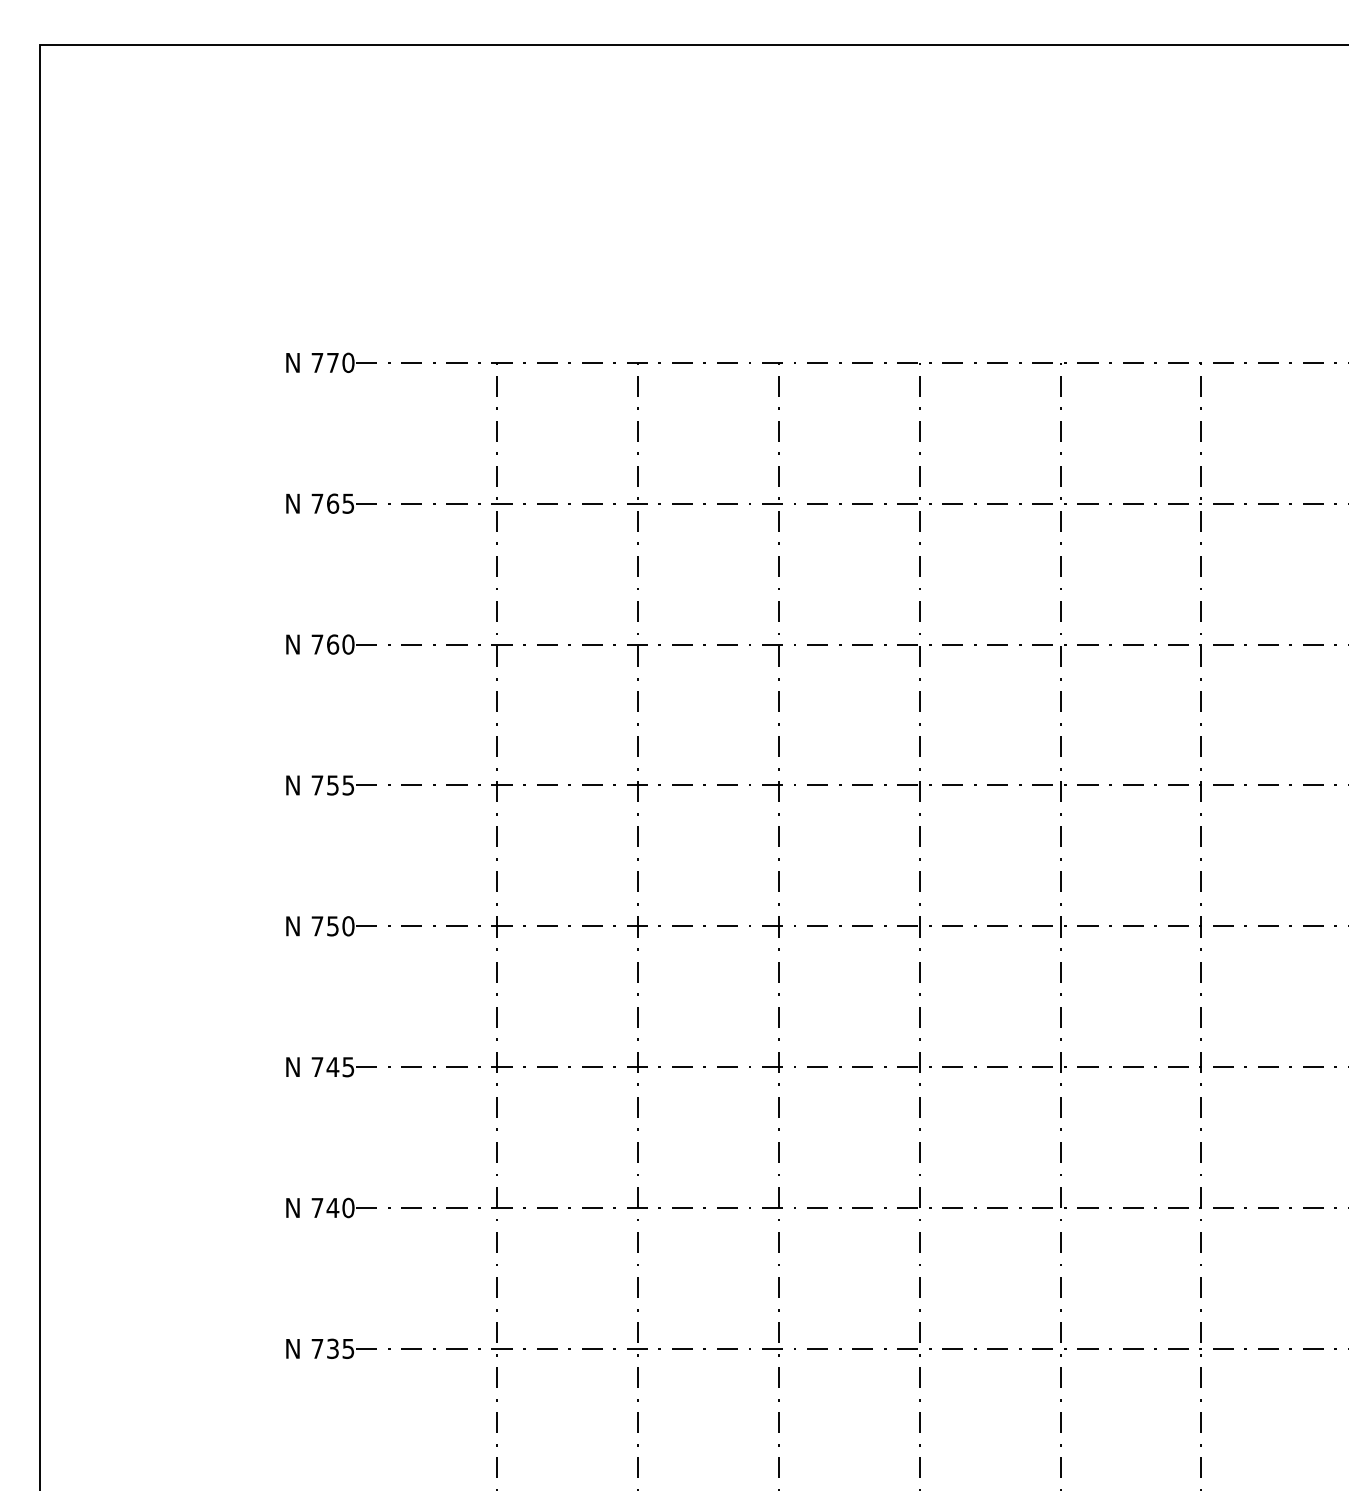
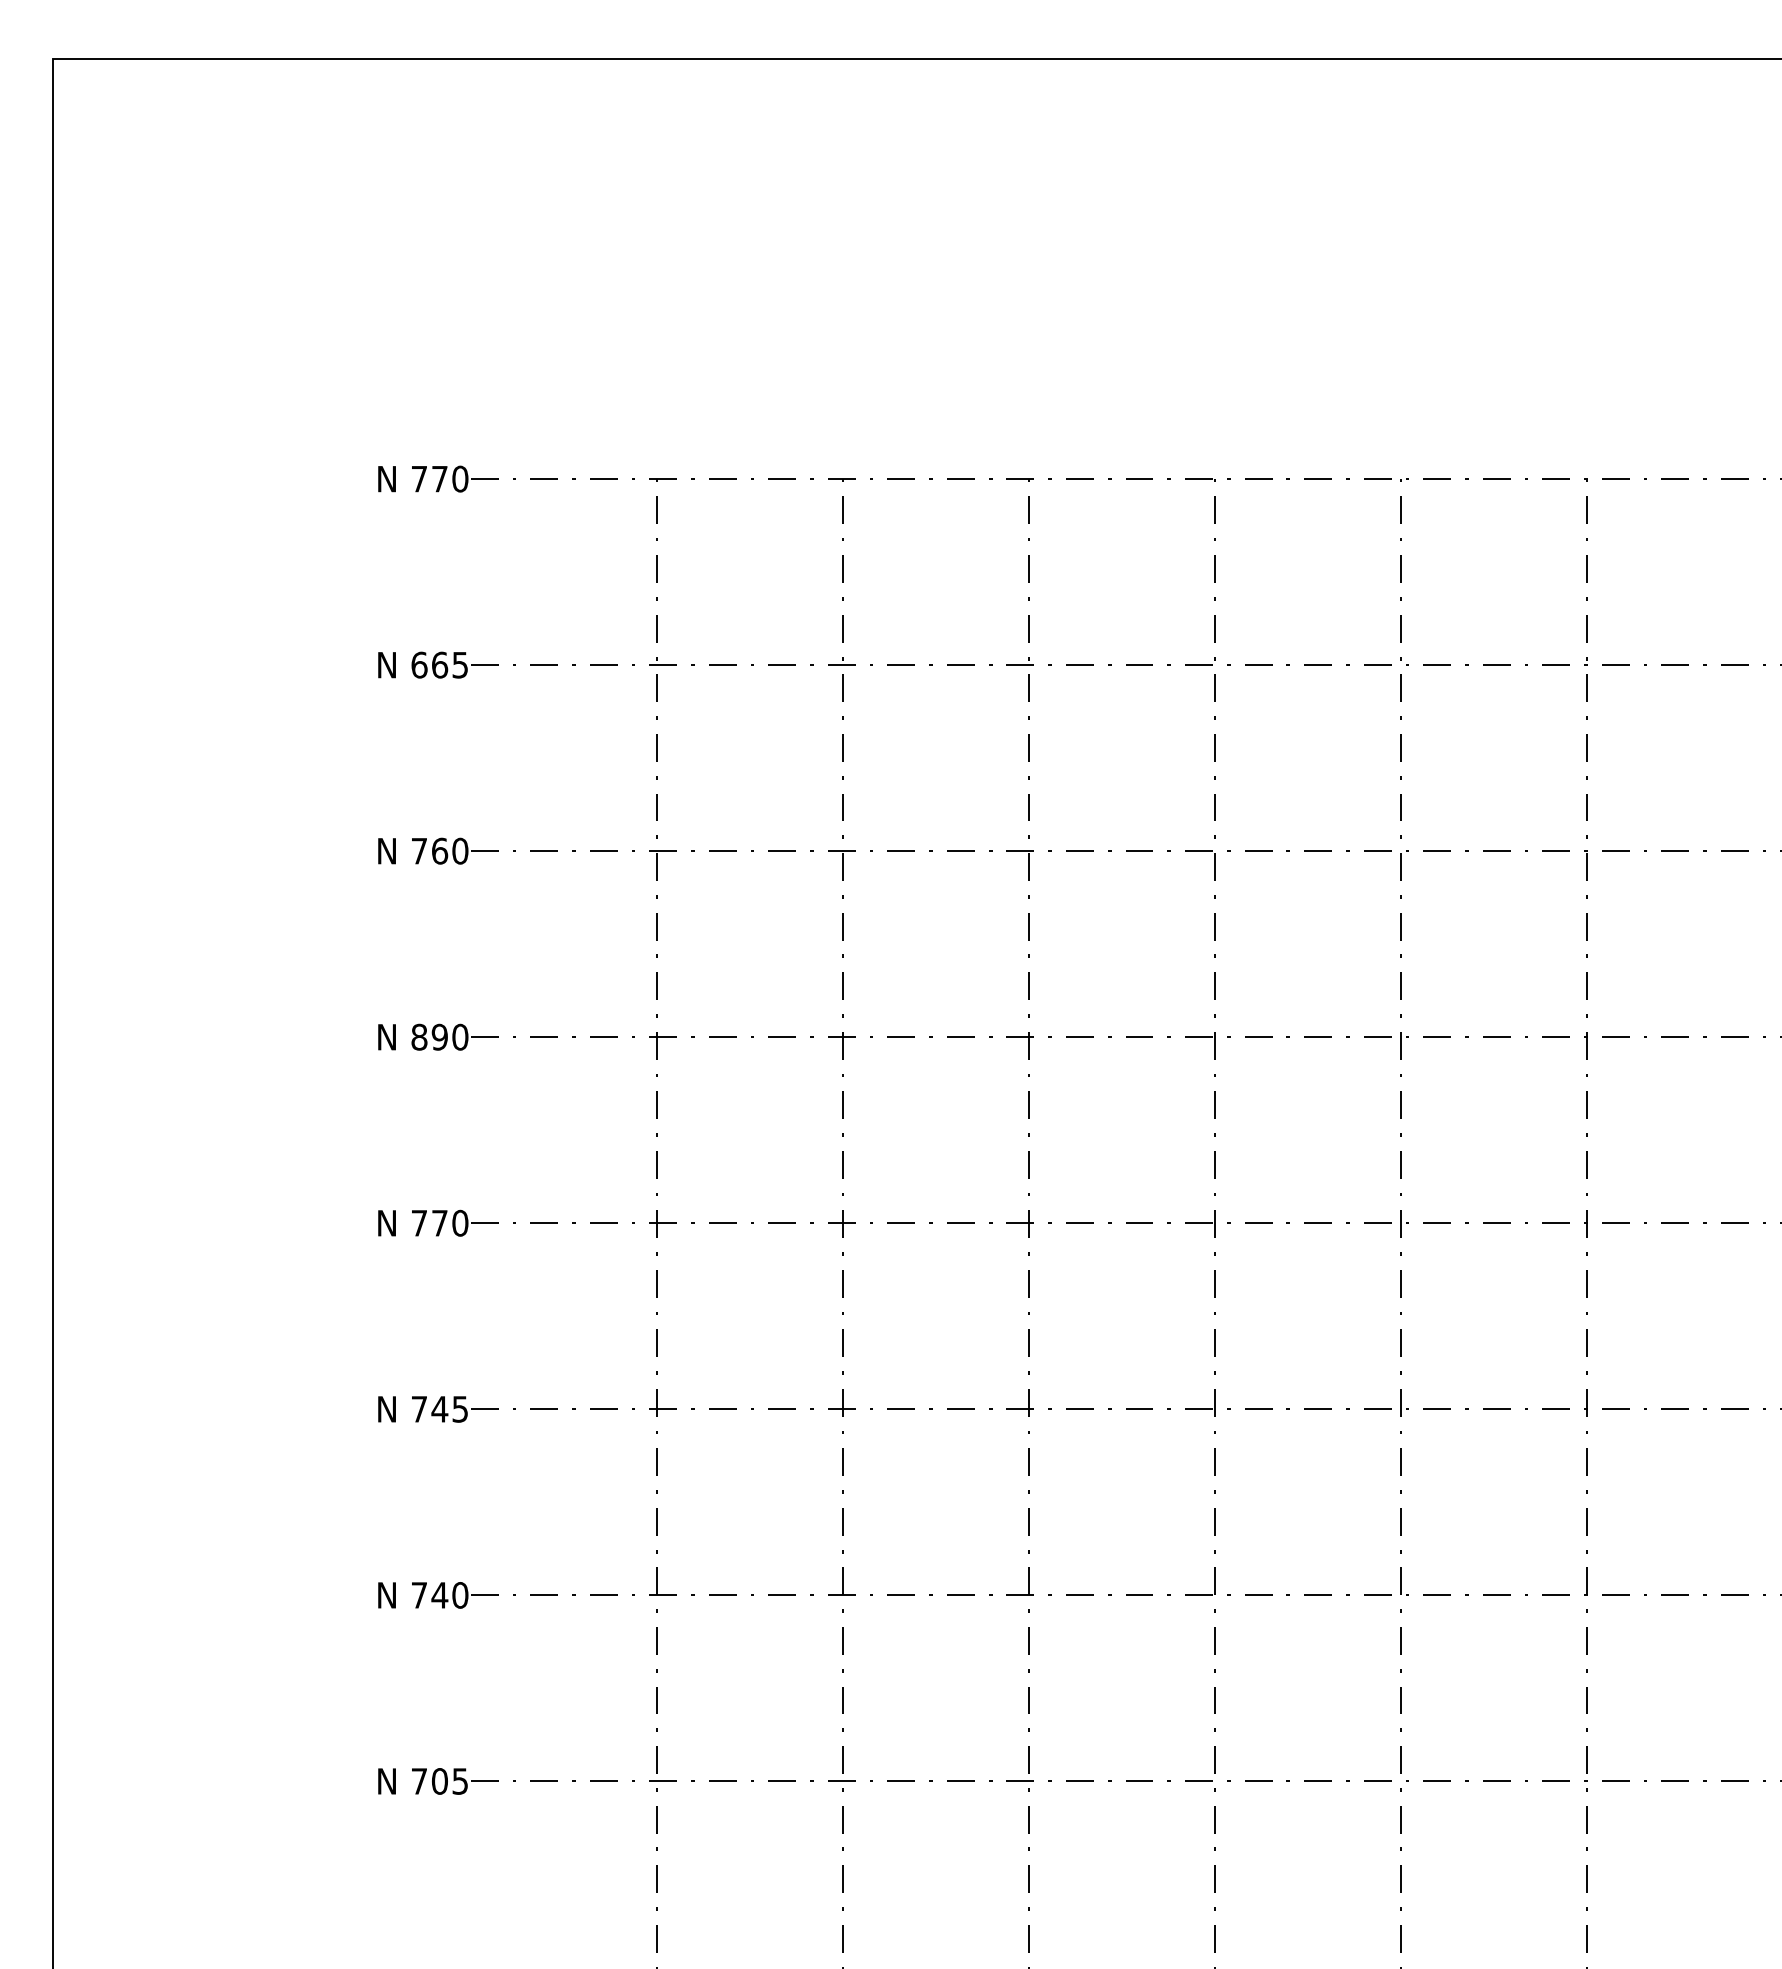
text: (317, 503) -> (419, 664), 765 -> 665
text: (332, 784) -> (439, 1036), 755 -> 890
text: (332, 926) -> (439, 1223), 750 -> 770
text: (332, 1348) -> (439, 1781), 735 -> 705

